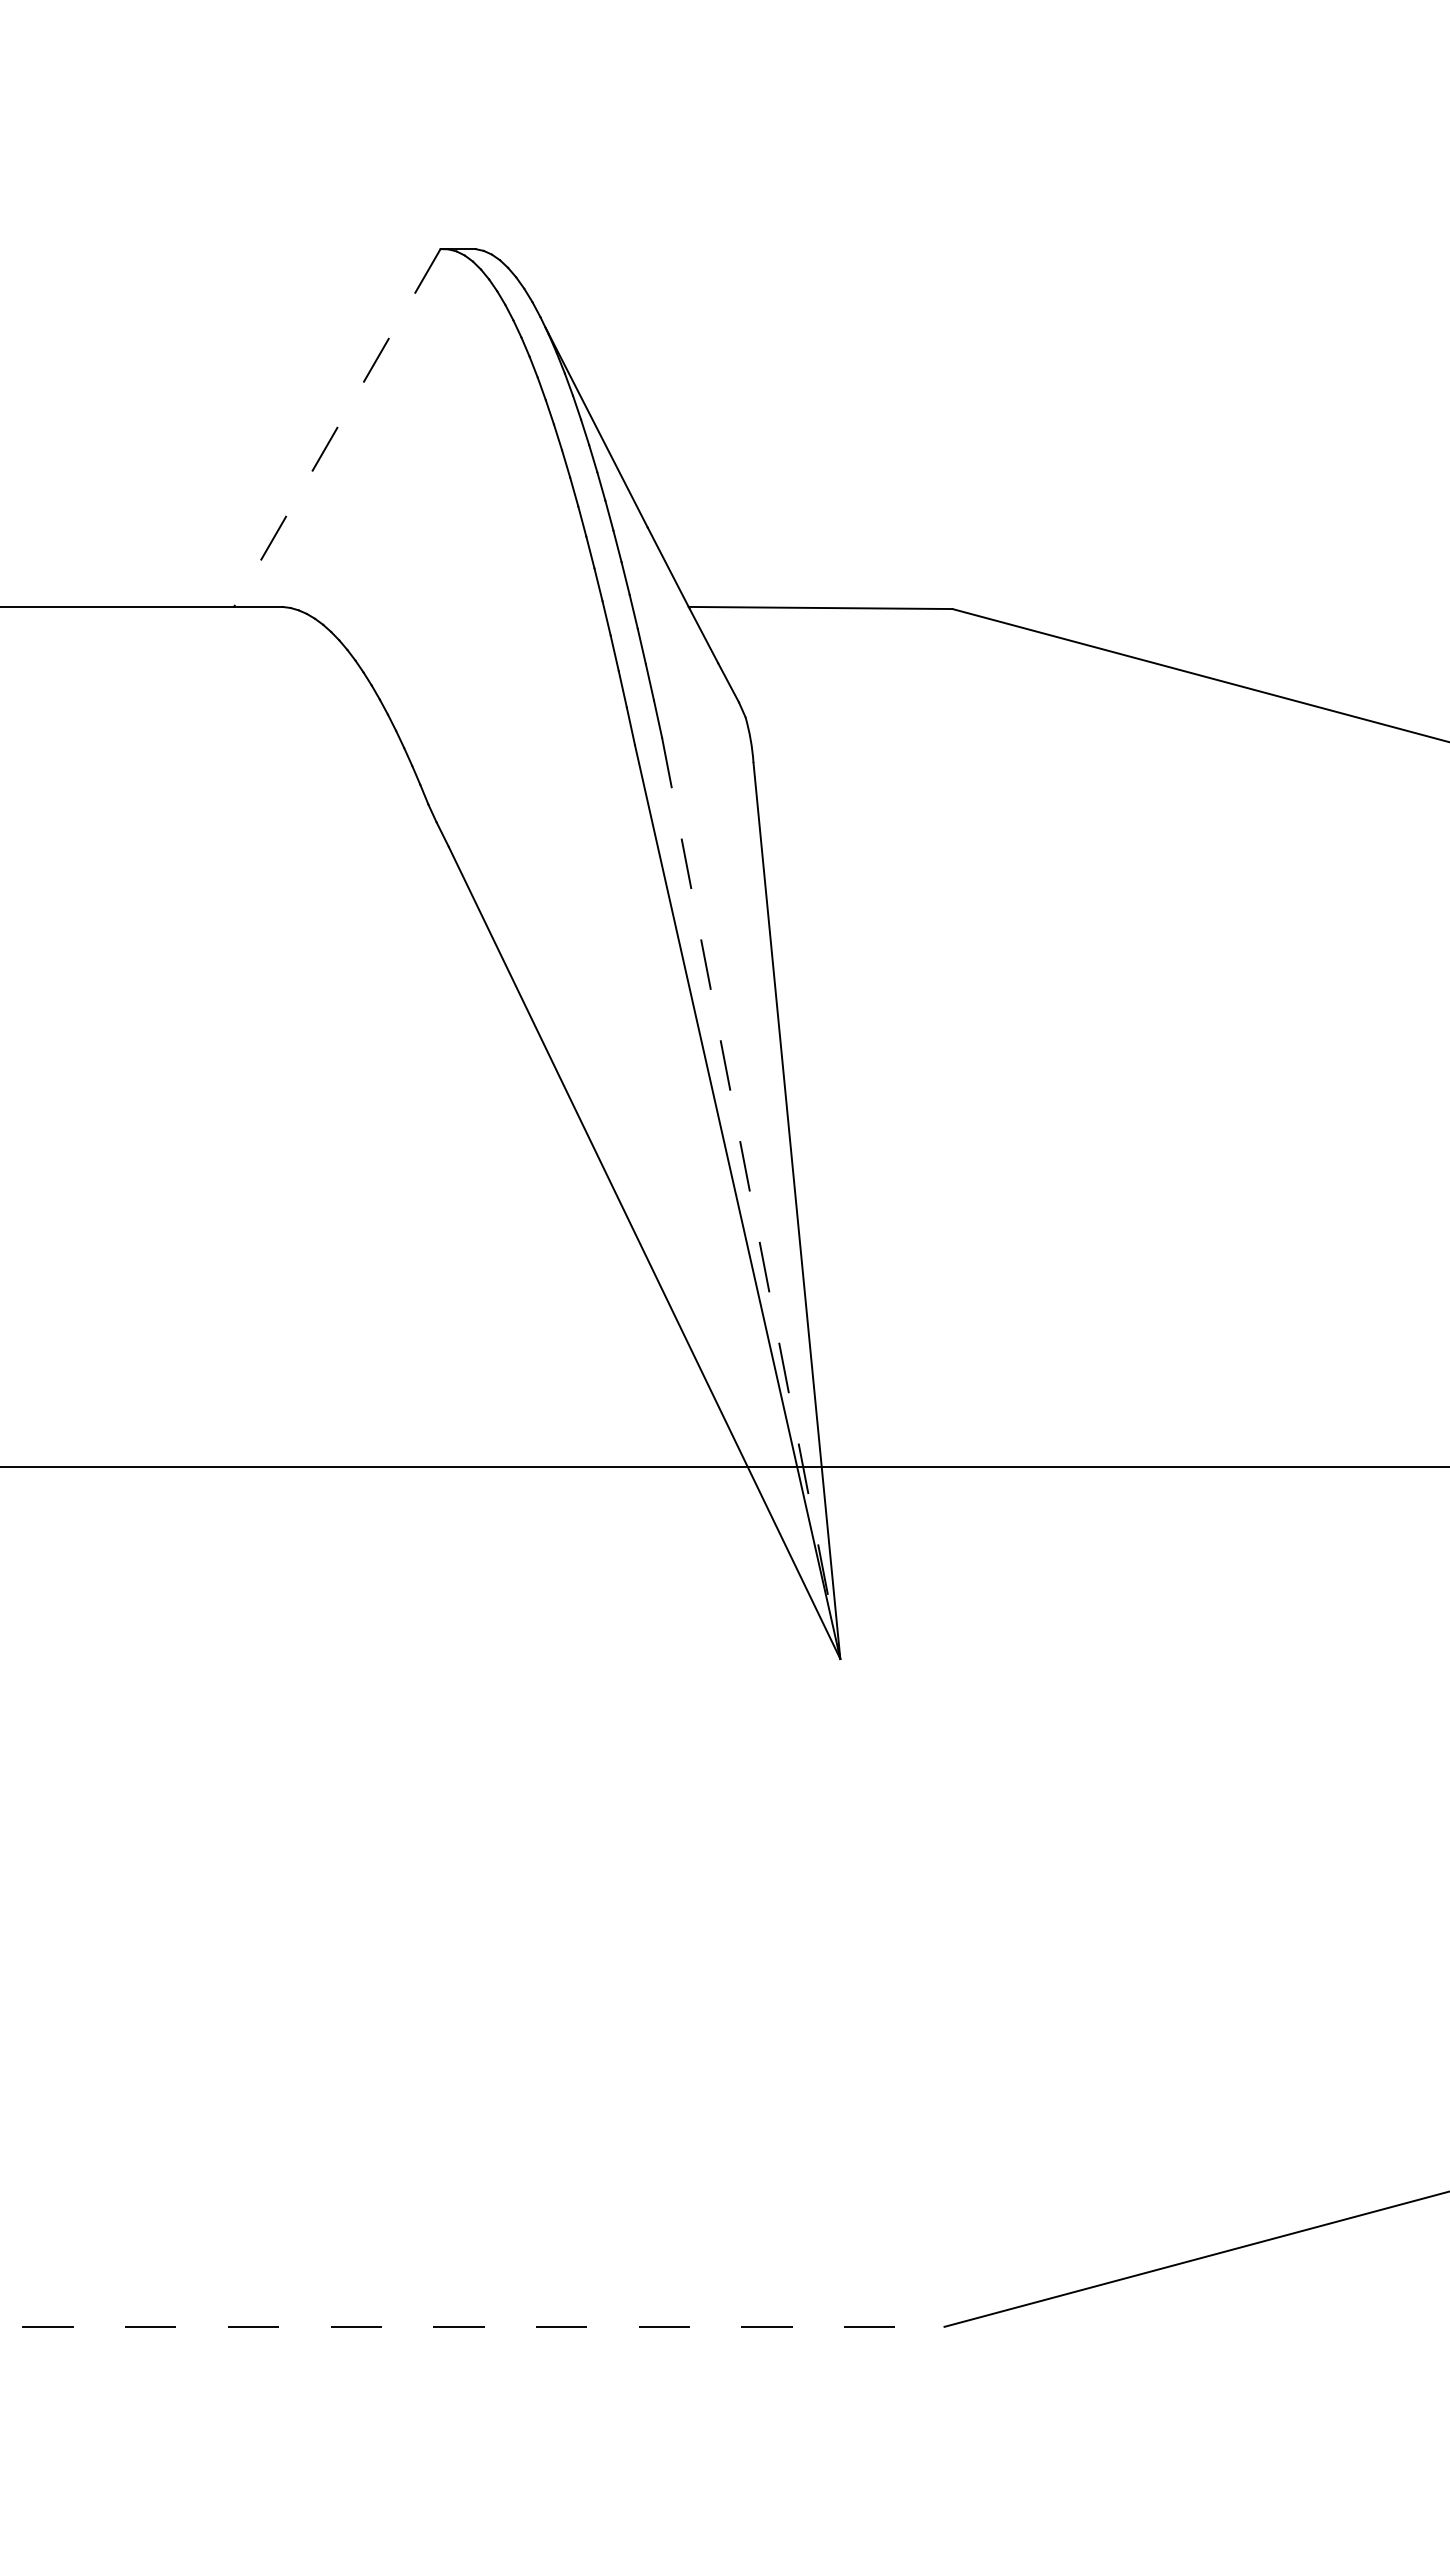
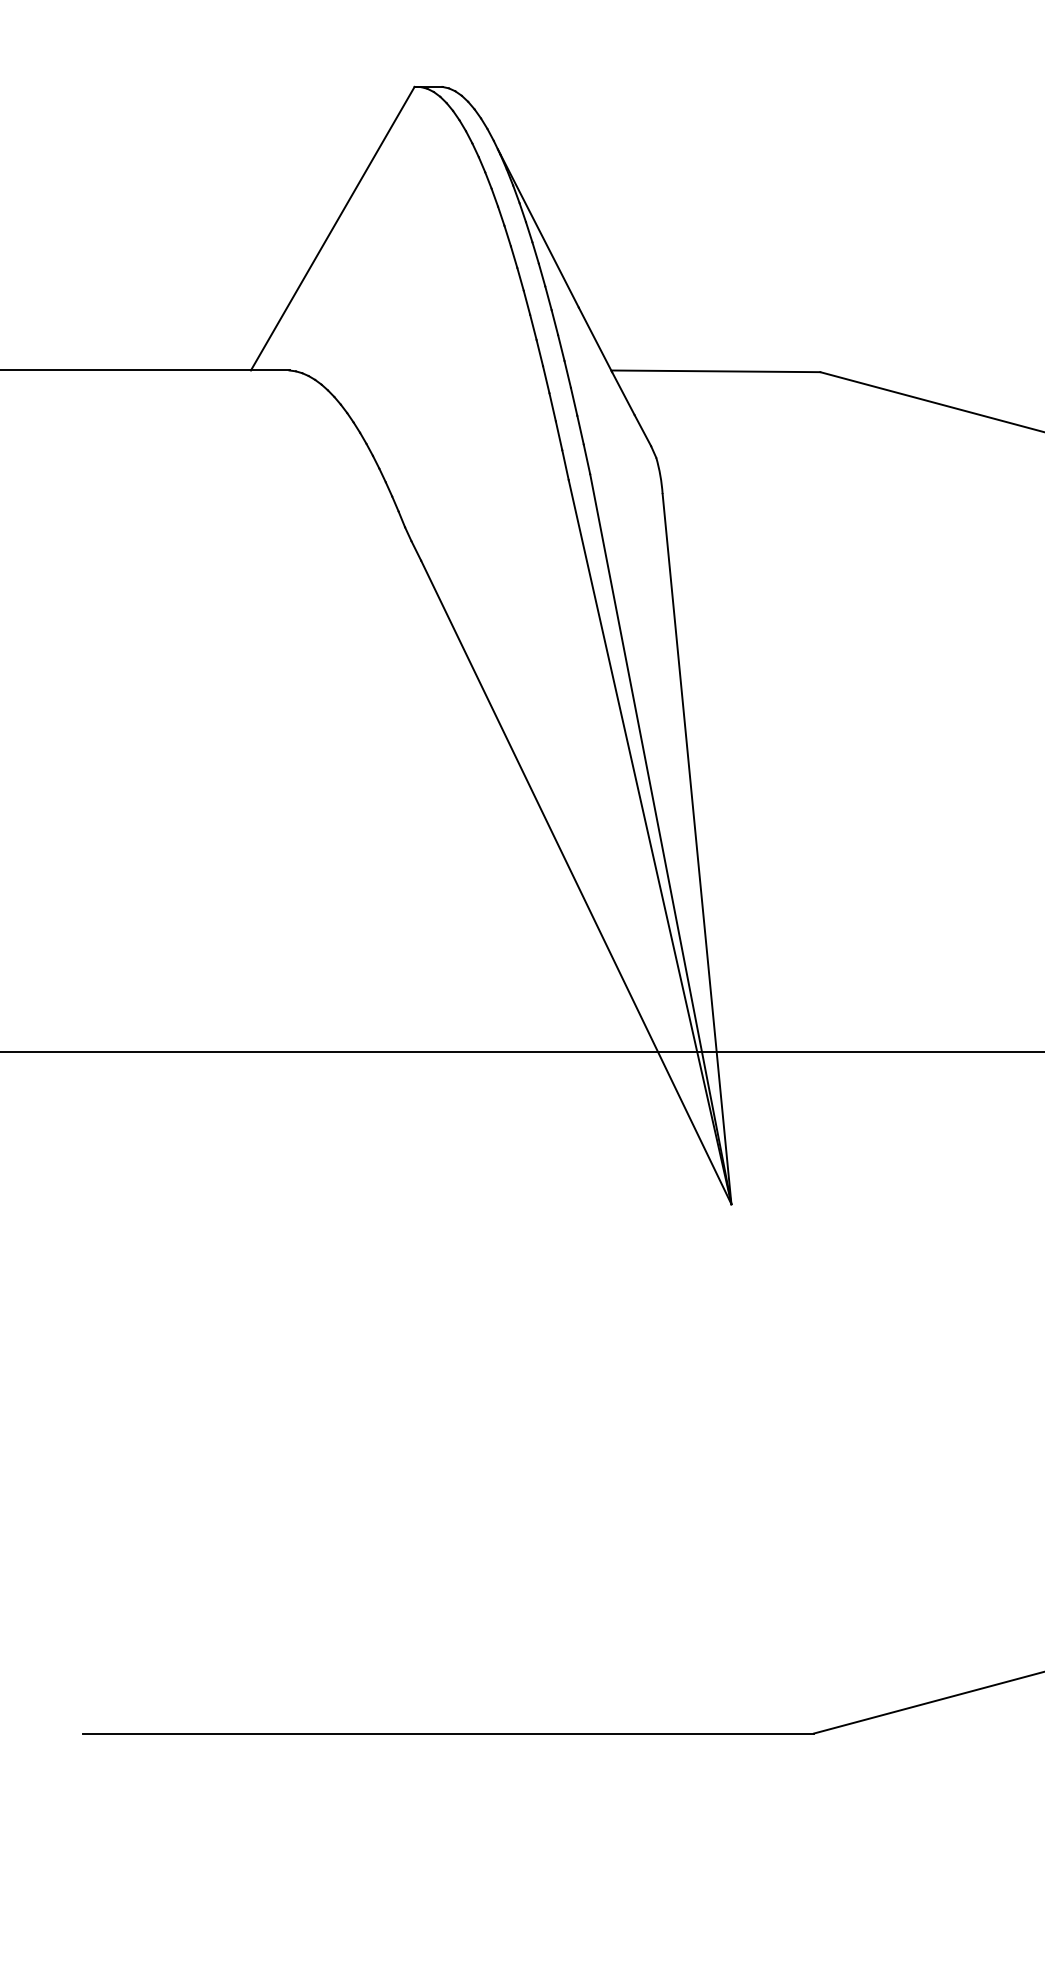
line: (337, 428) -> (332, 229), dashed -> solid
line: (751, 1198) -> (661, 839), dashed -> solid
line: (483, 2326) -> (448, 1733), dashed -> solid

